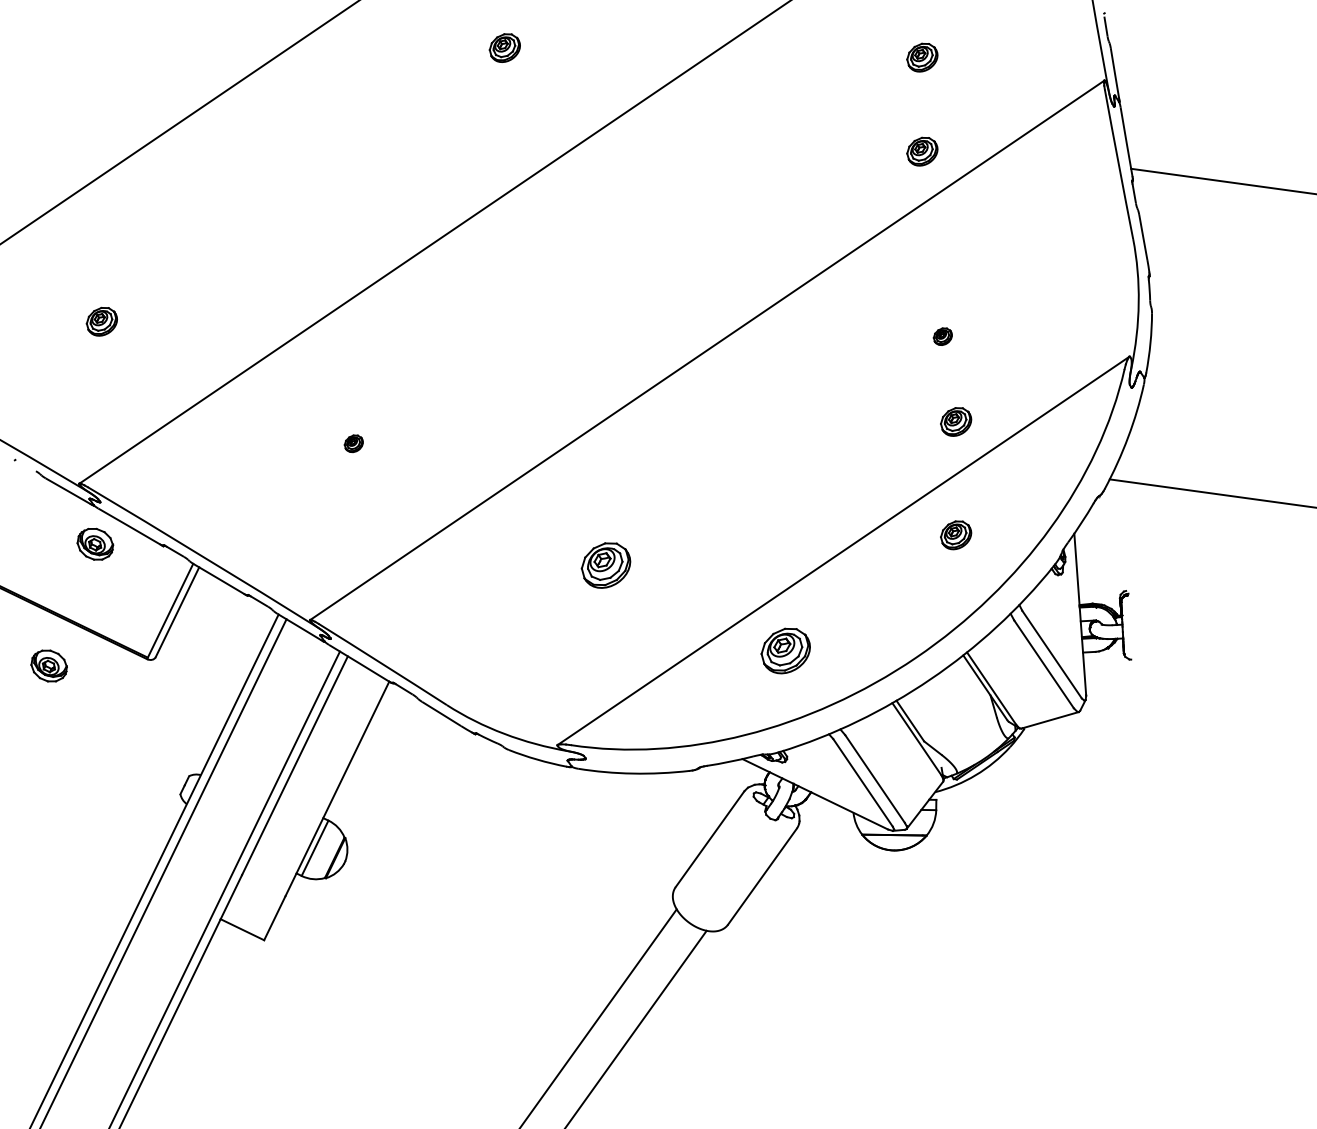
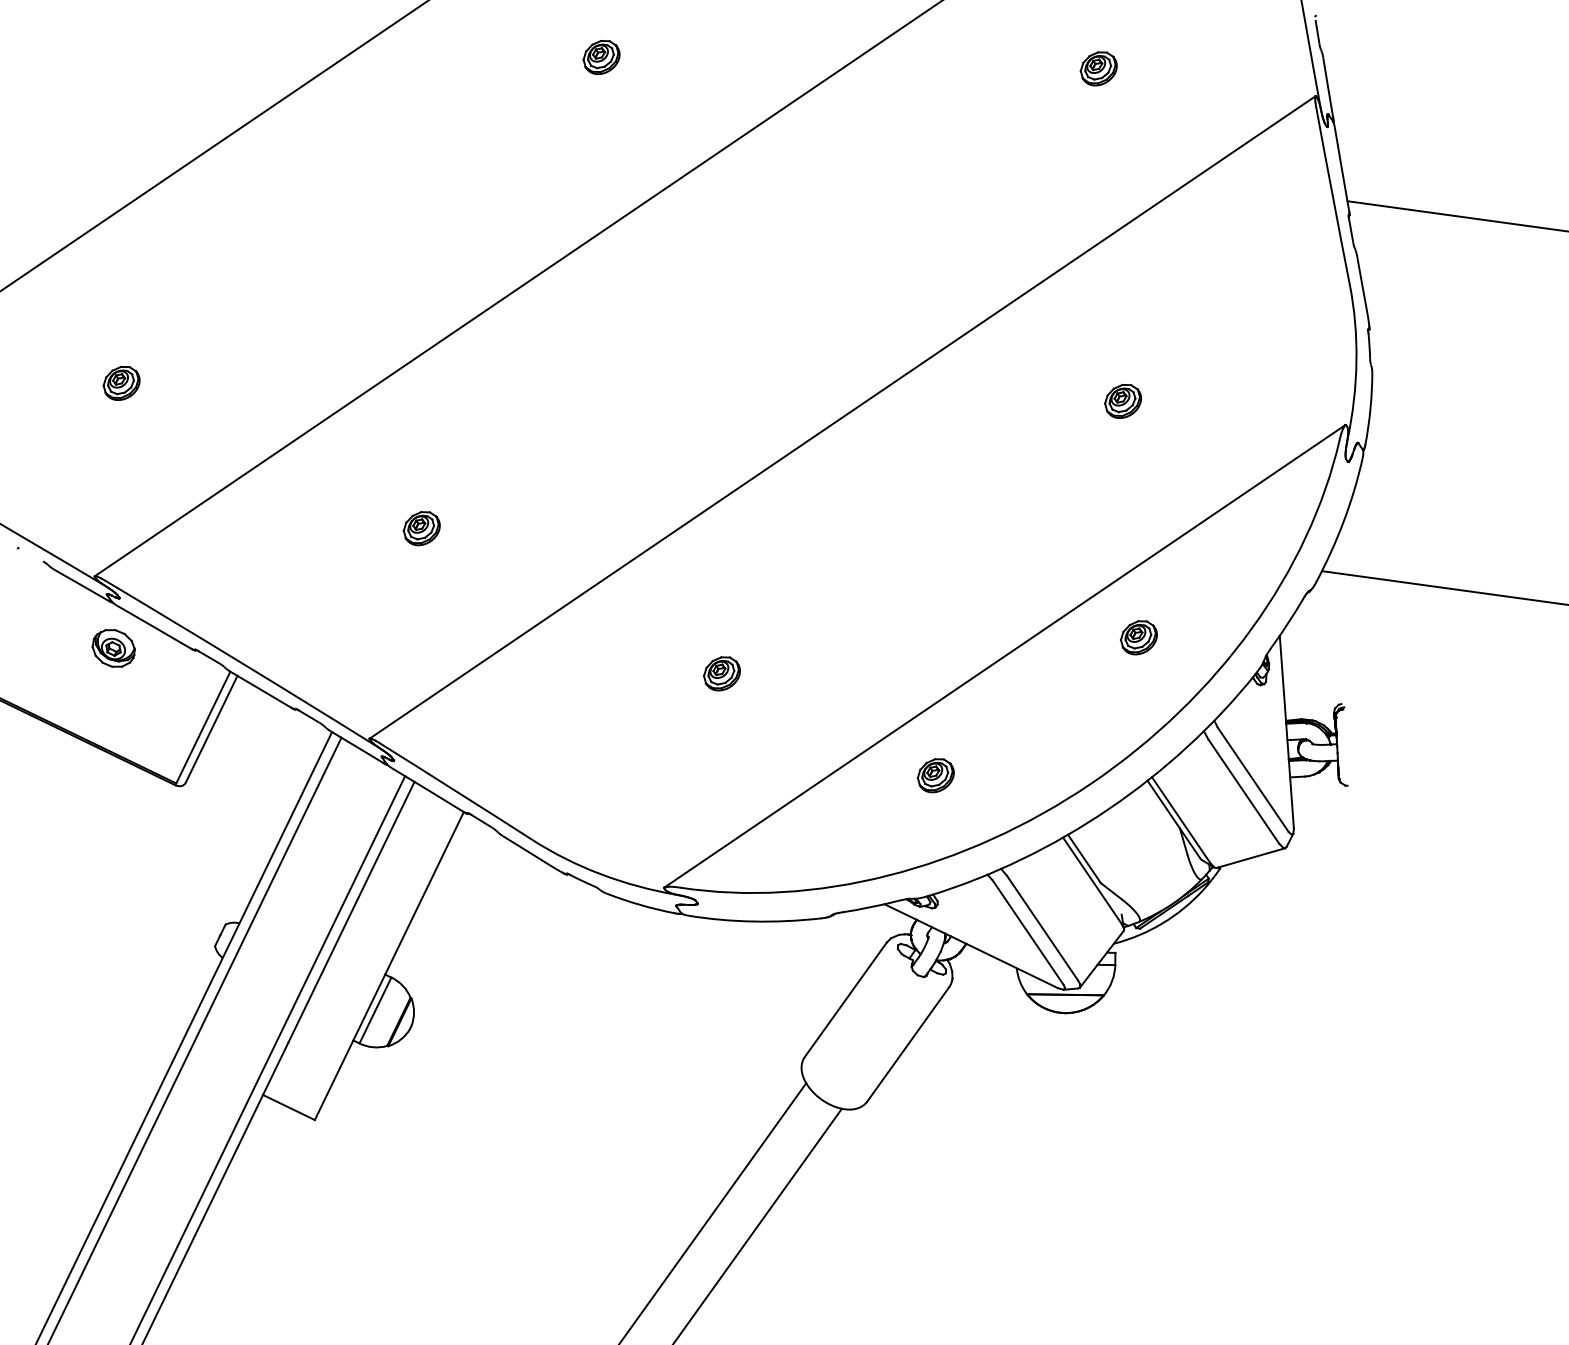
part: (922, 151) -> (1098, 180), removed
part: (943, 336) -> (1123, 400), size x1.67
part: (955, 421) -> (1138, 502), removed
part: (353, 443) -> (421, 528), size x1.67
part: (605, 565) -> (721, 673), size x0.62
part: (785, 650) -> (935, 775), size x0.62
part: (48, 666) -> (58, 793), removed

